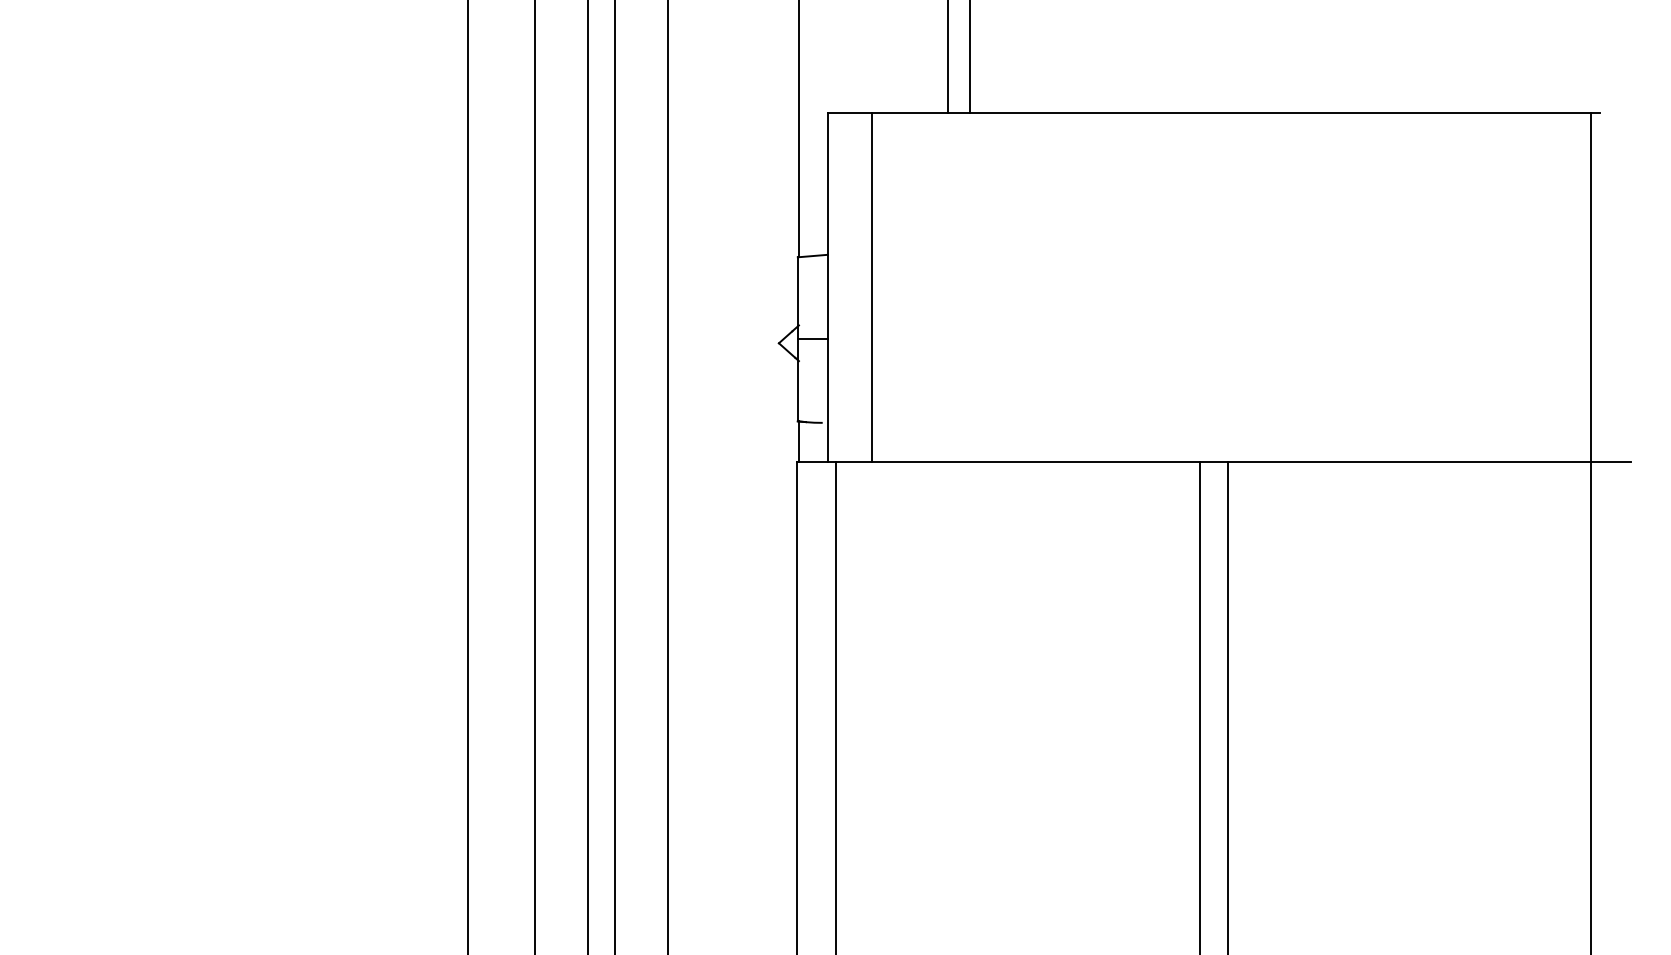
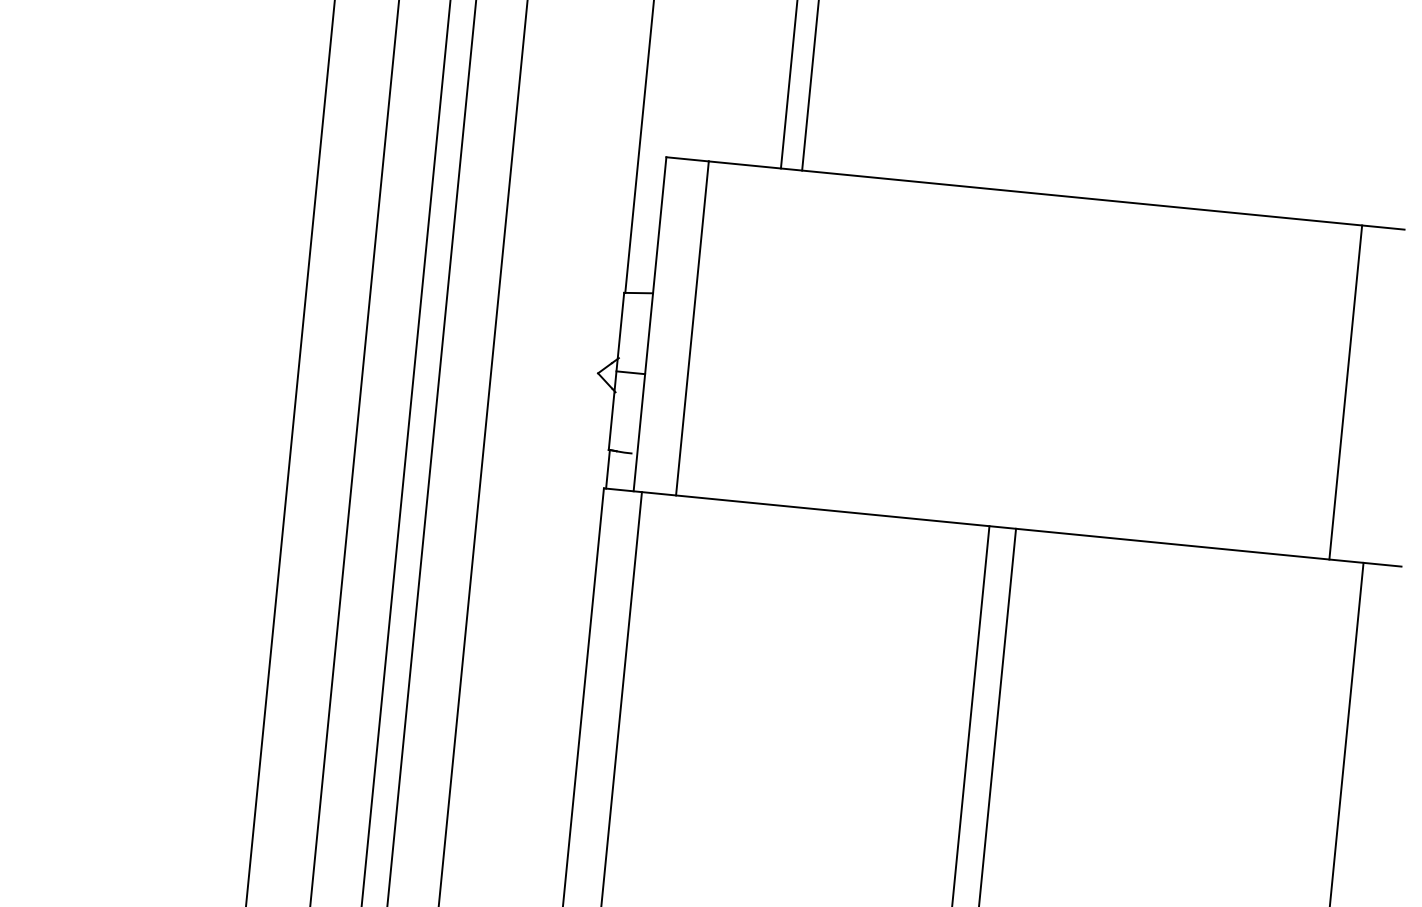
line: (1591, 286) -> (1346, 391), moved

